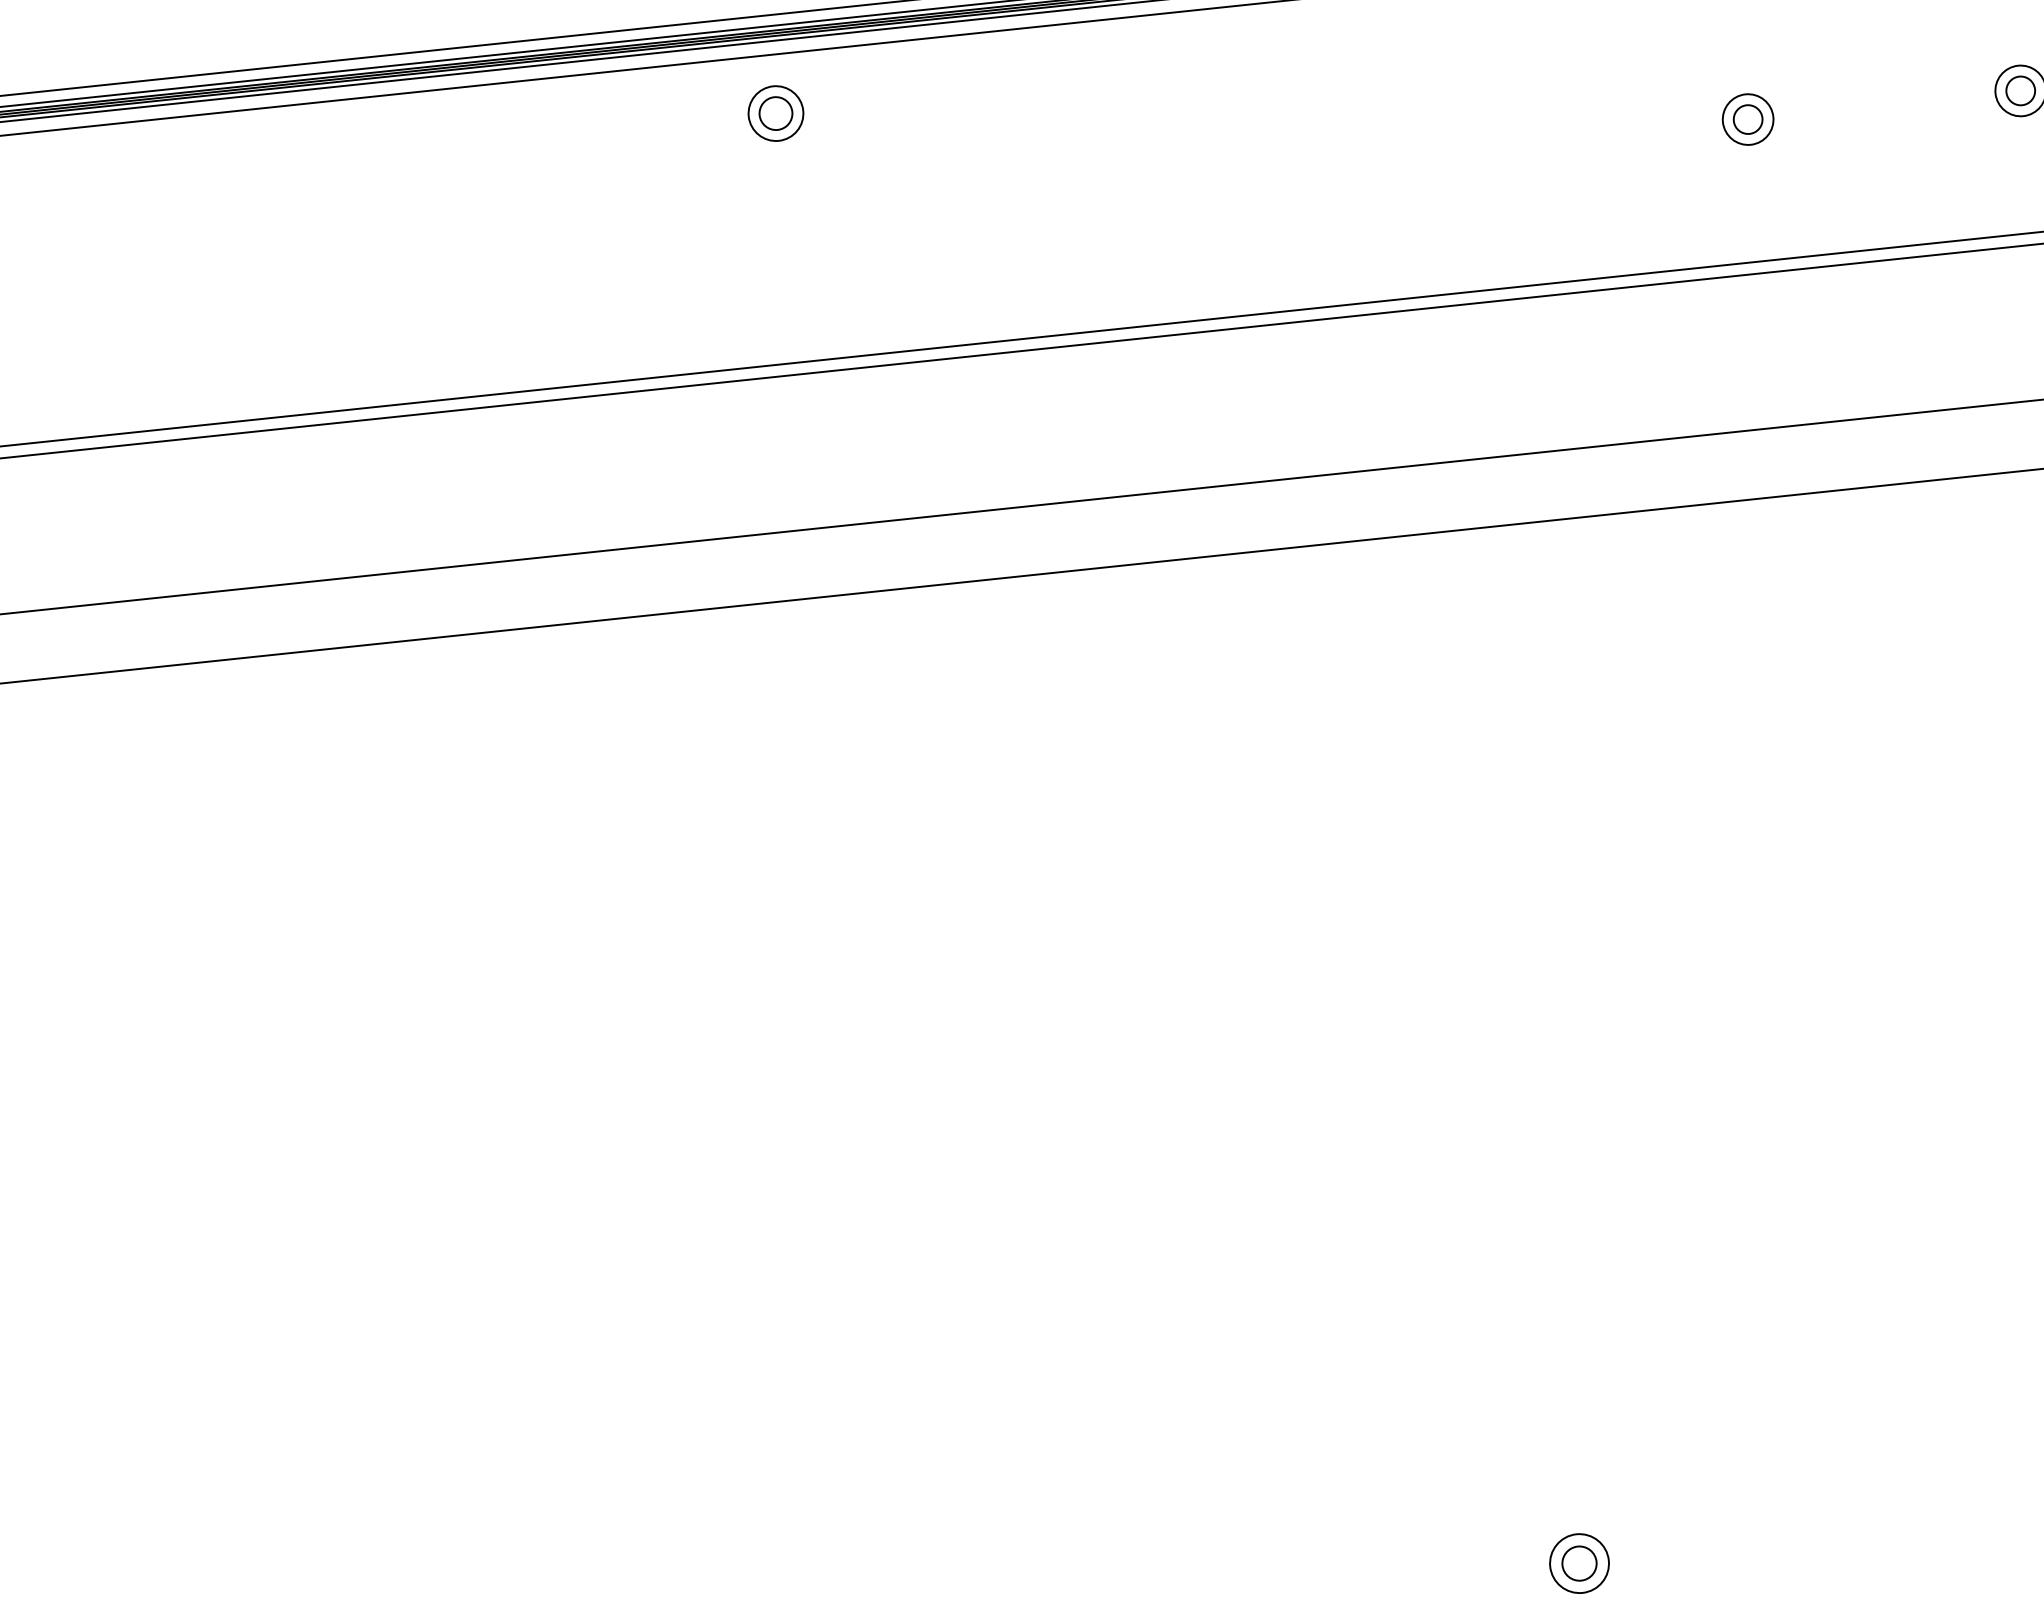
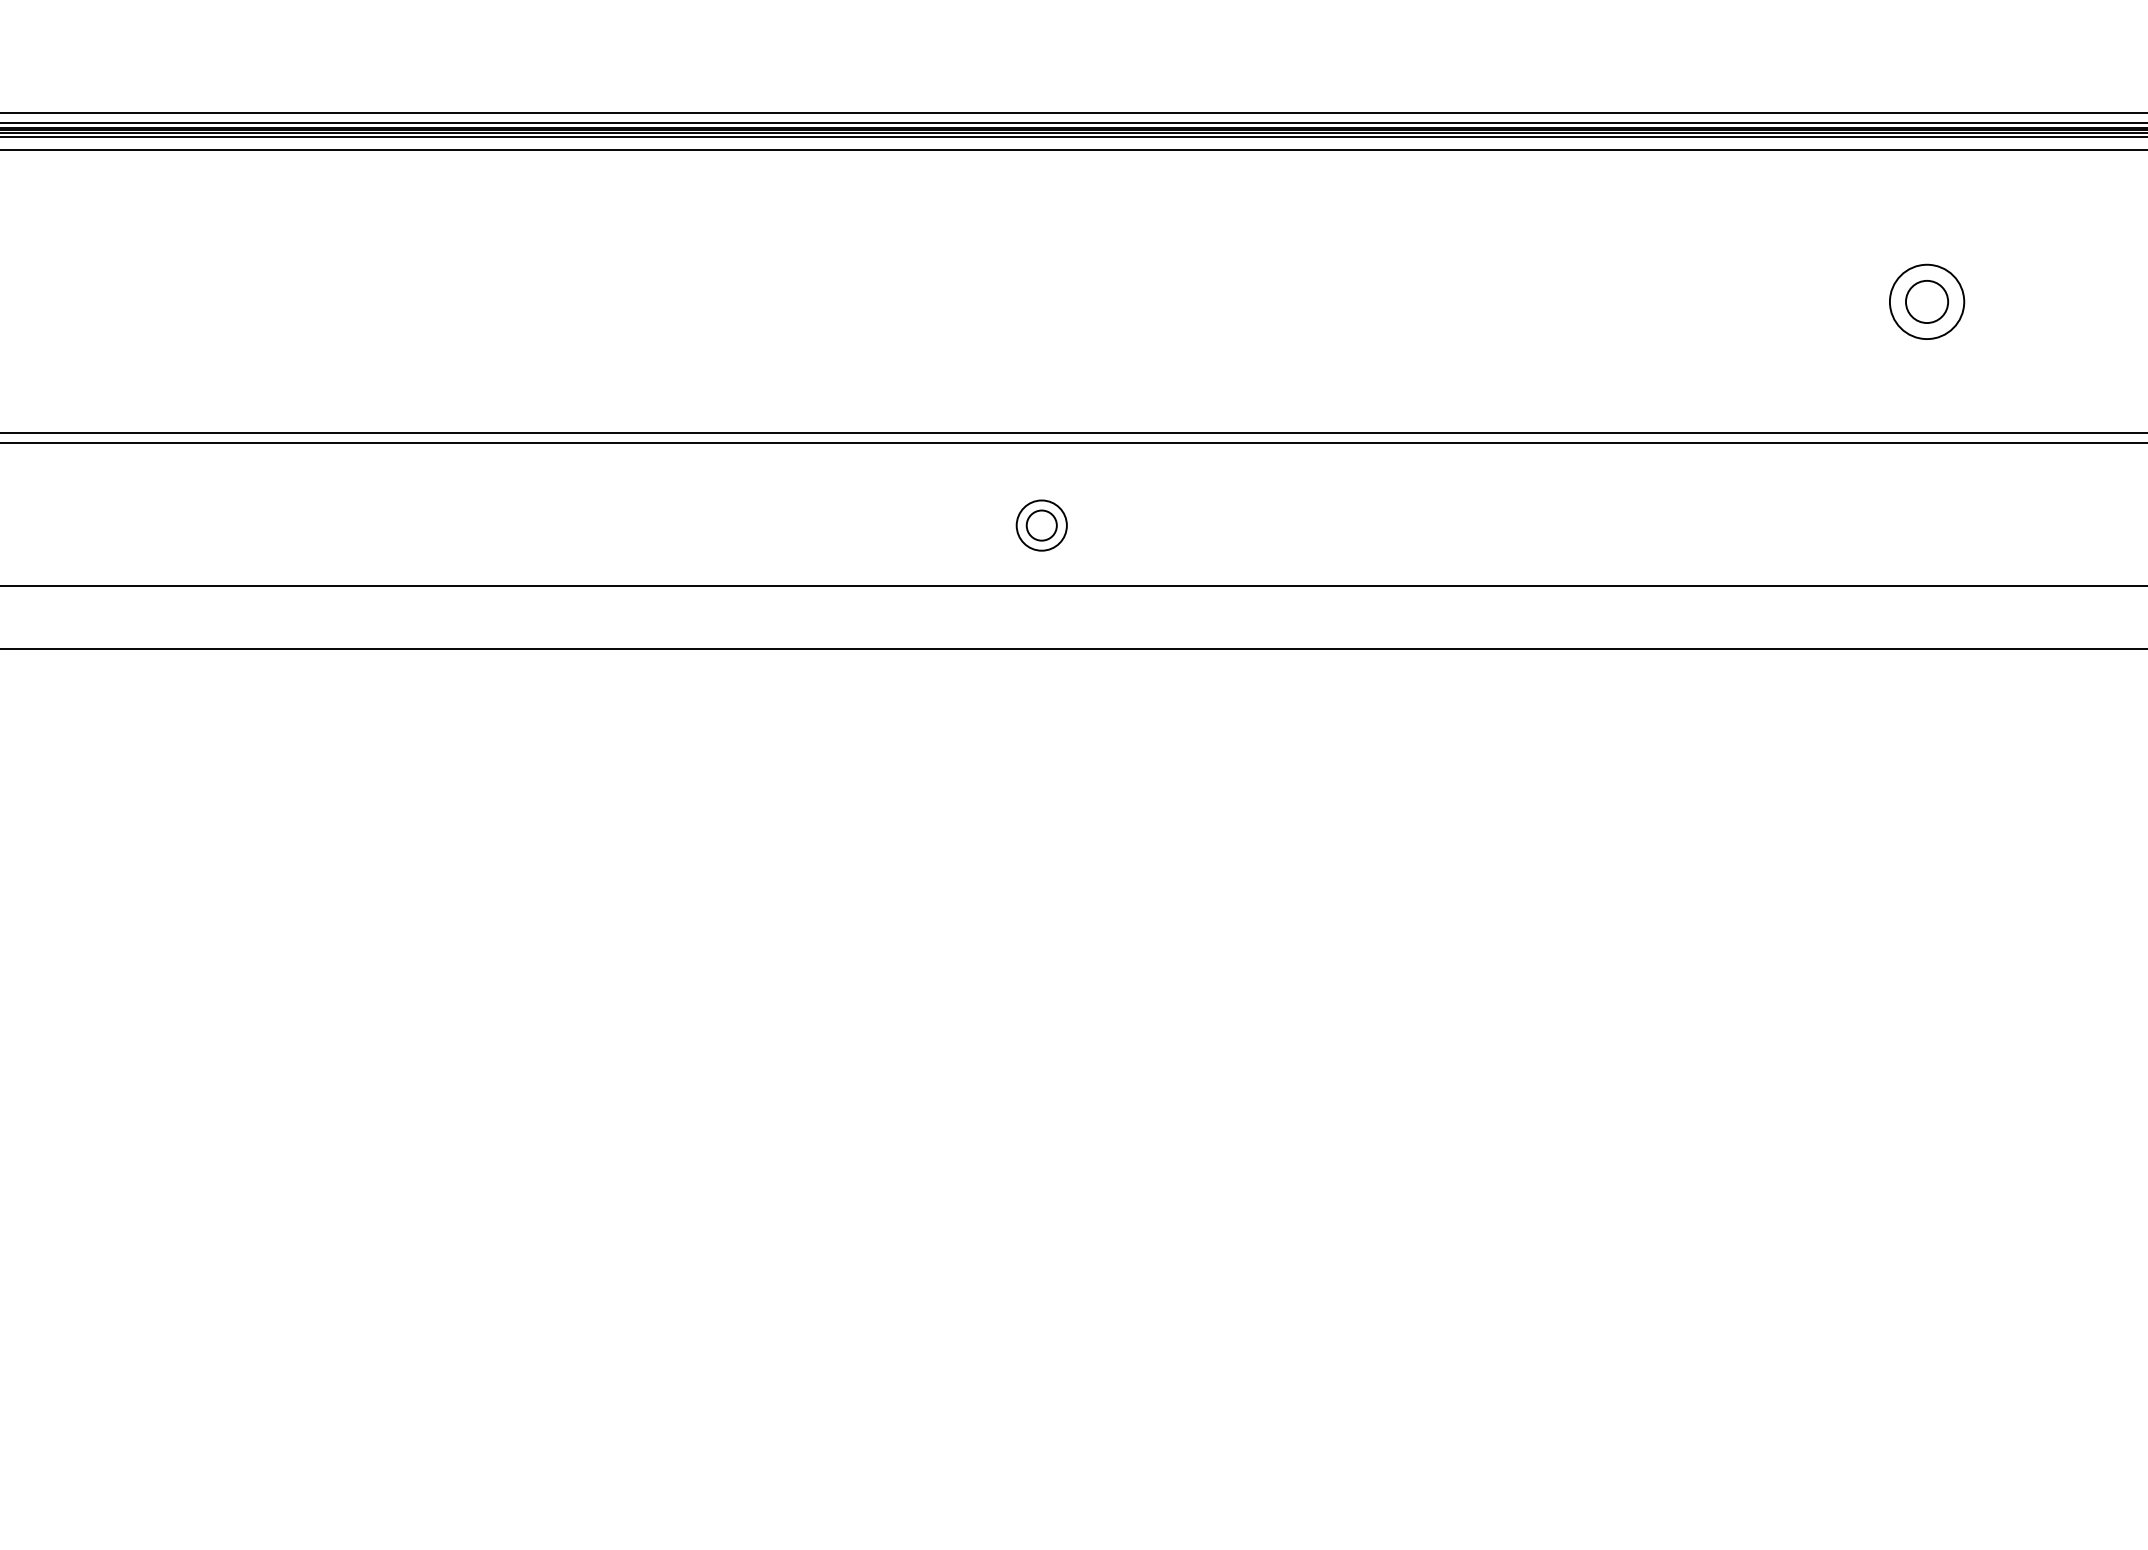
part: (775, 113) -> (1041, 525), moved
part: (1747, 120) -> (1926, 302), size x1.6

